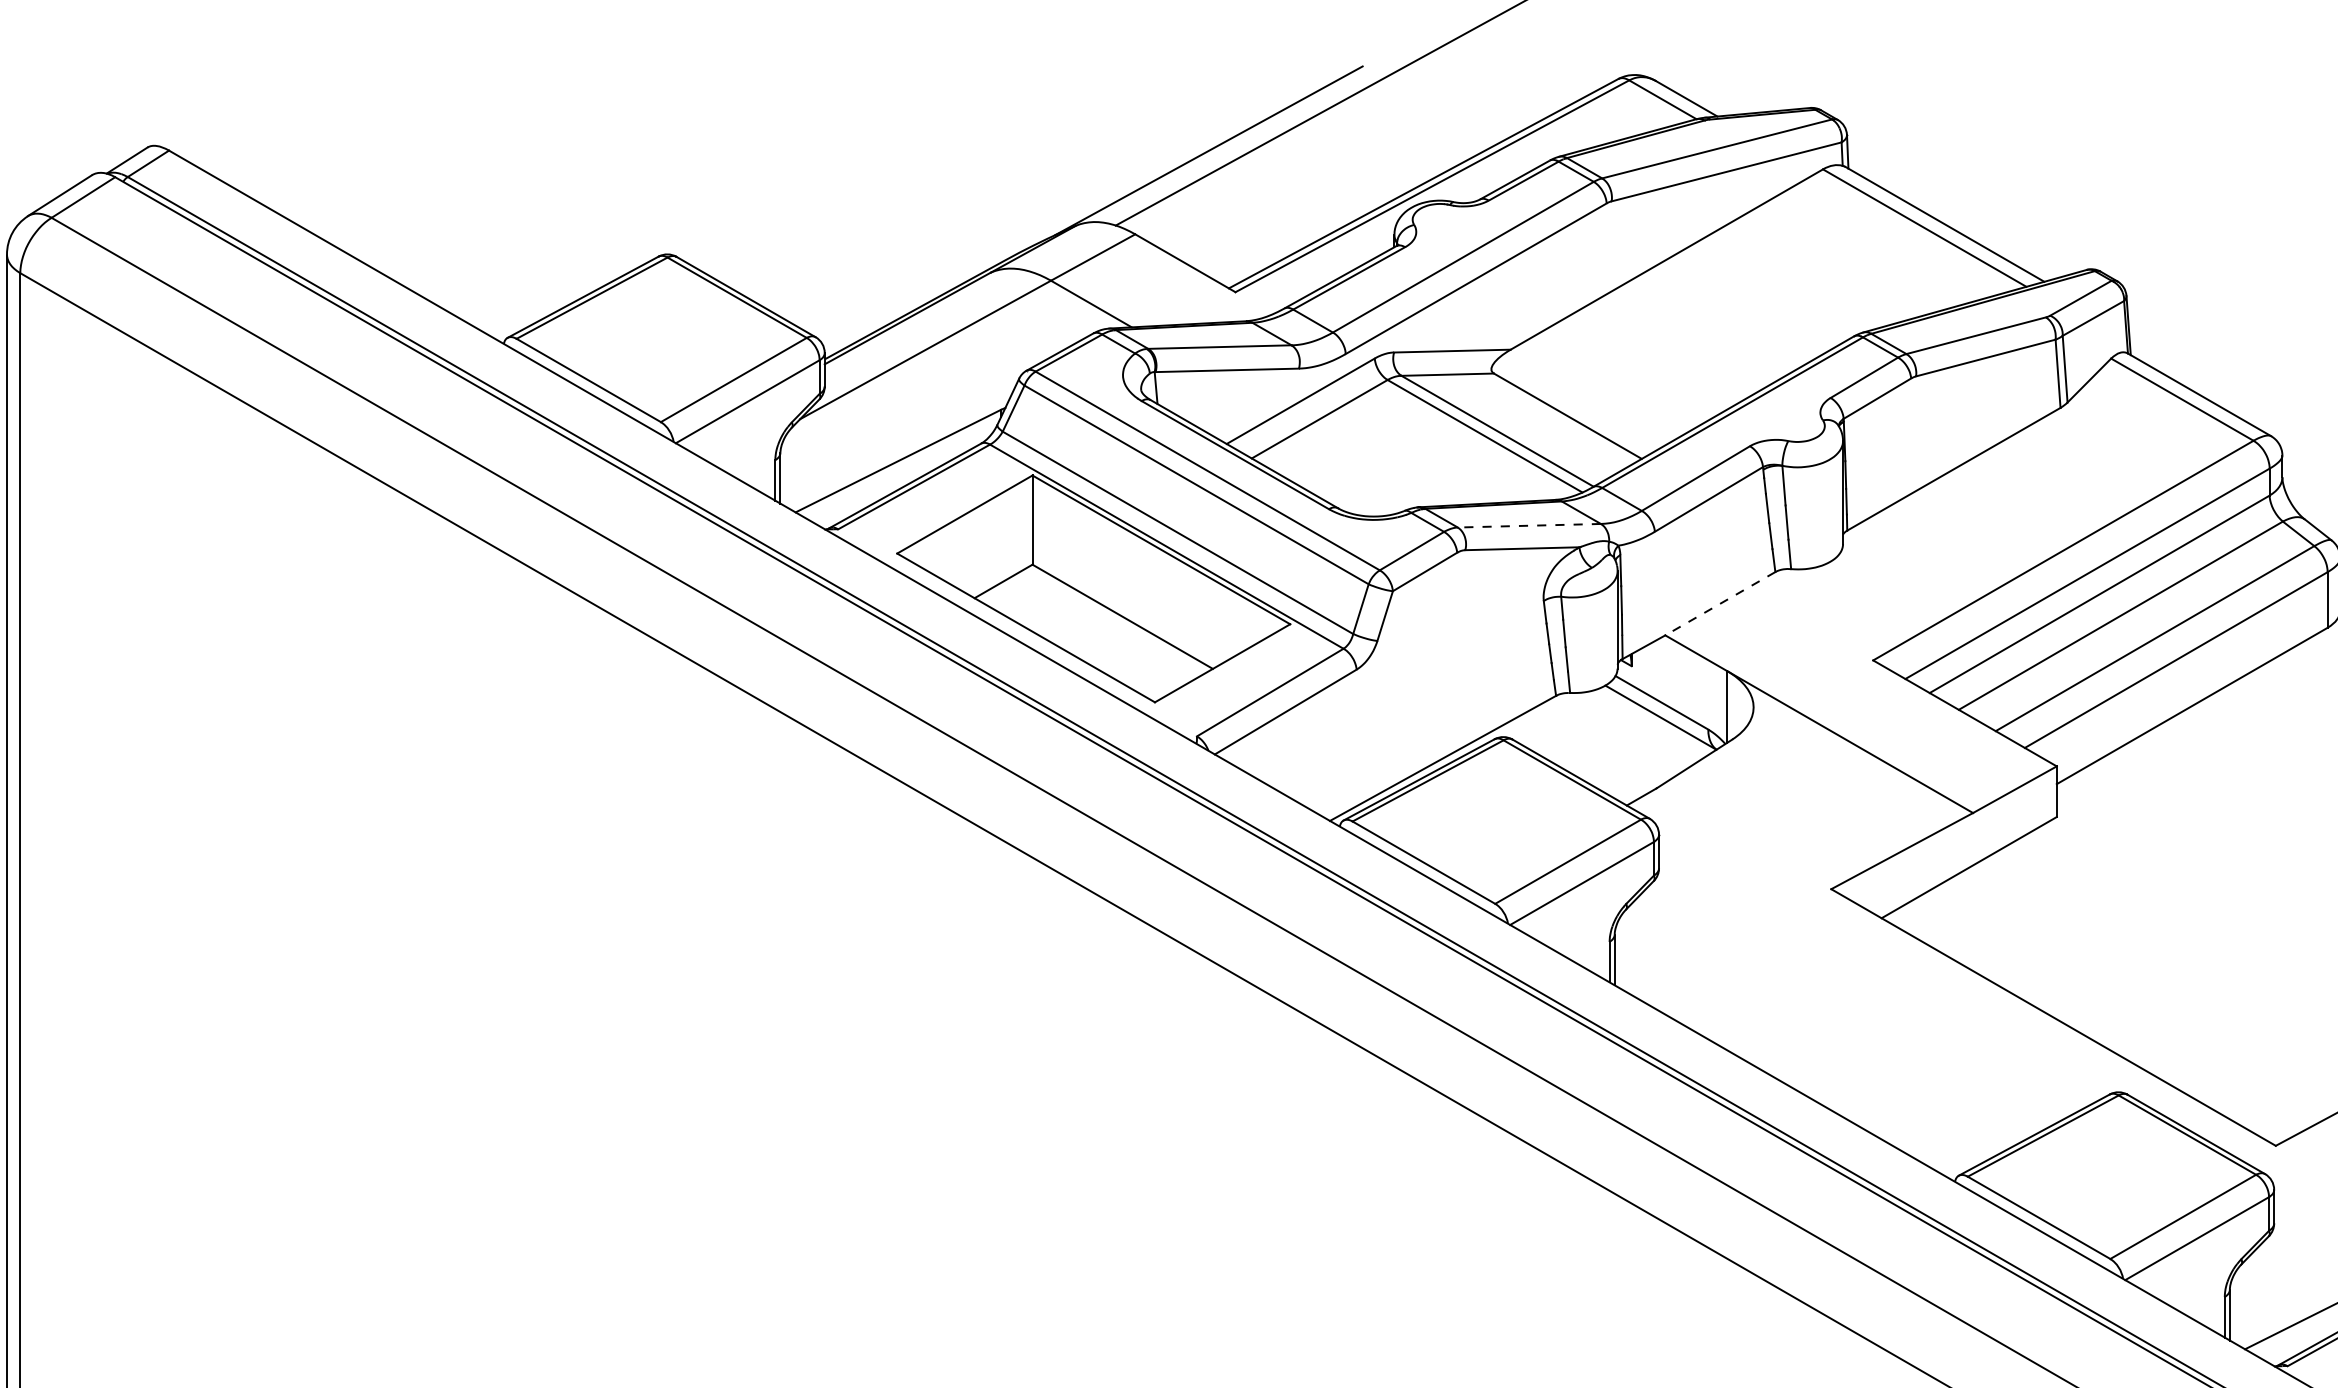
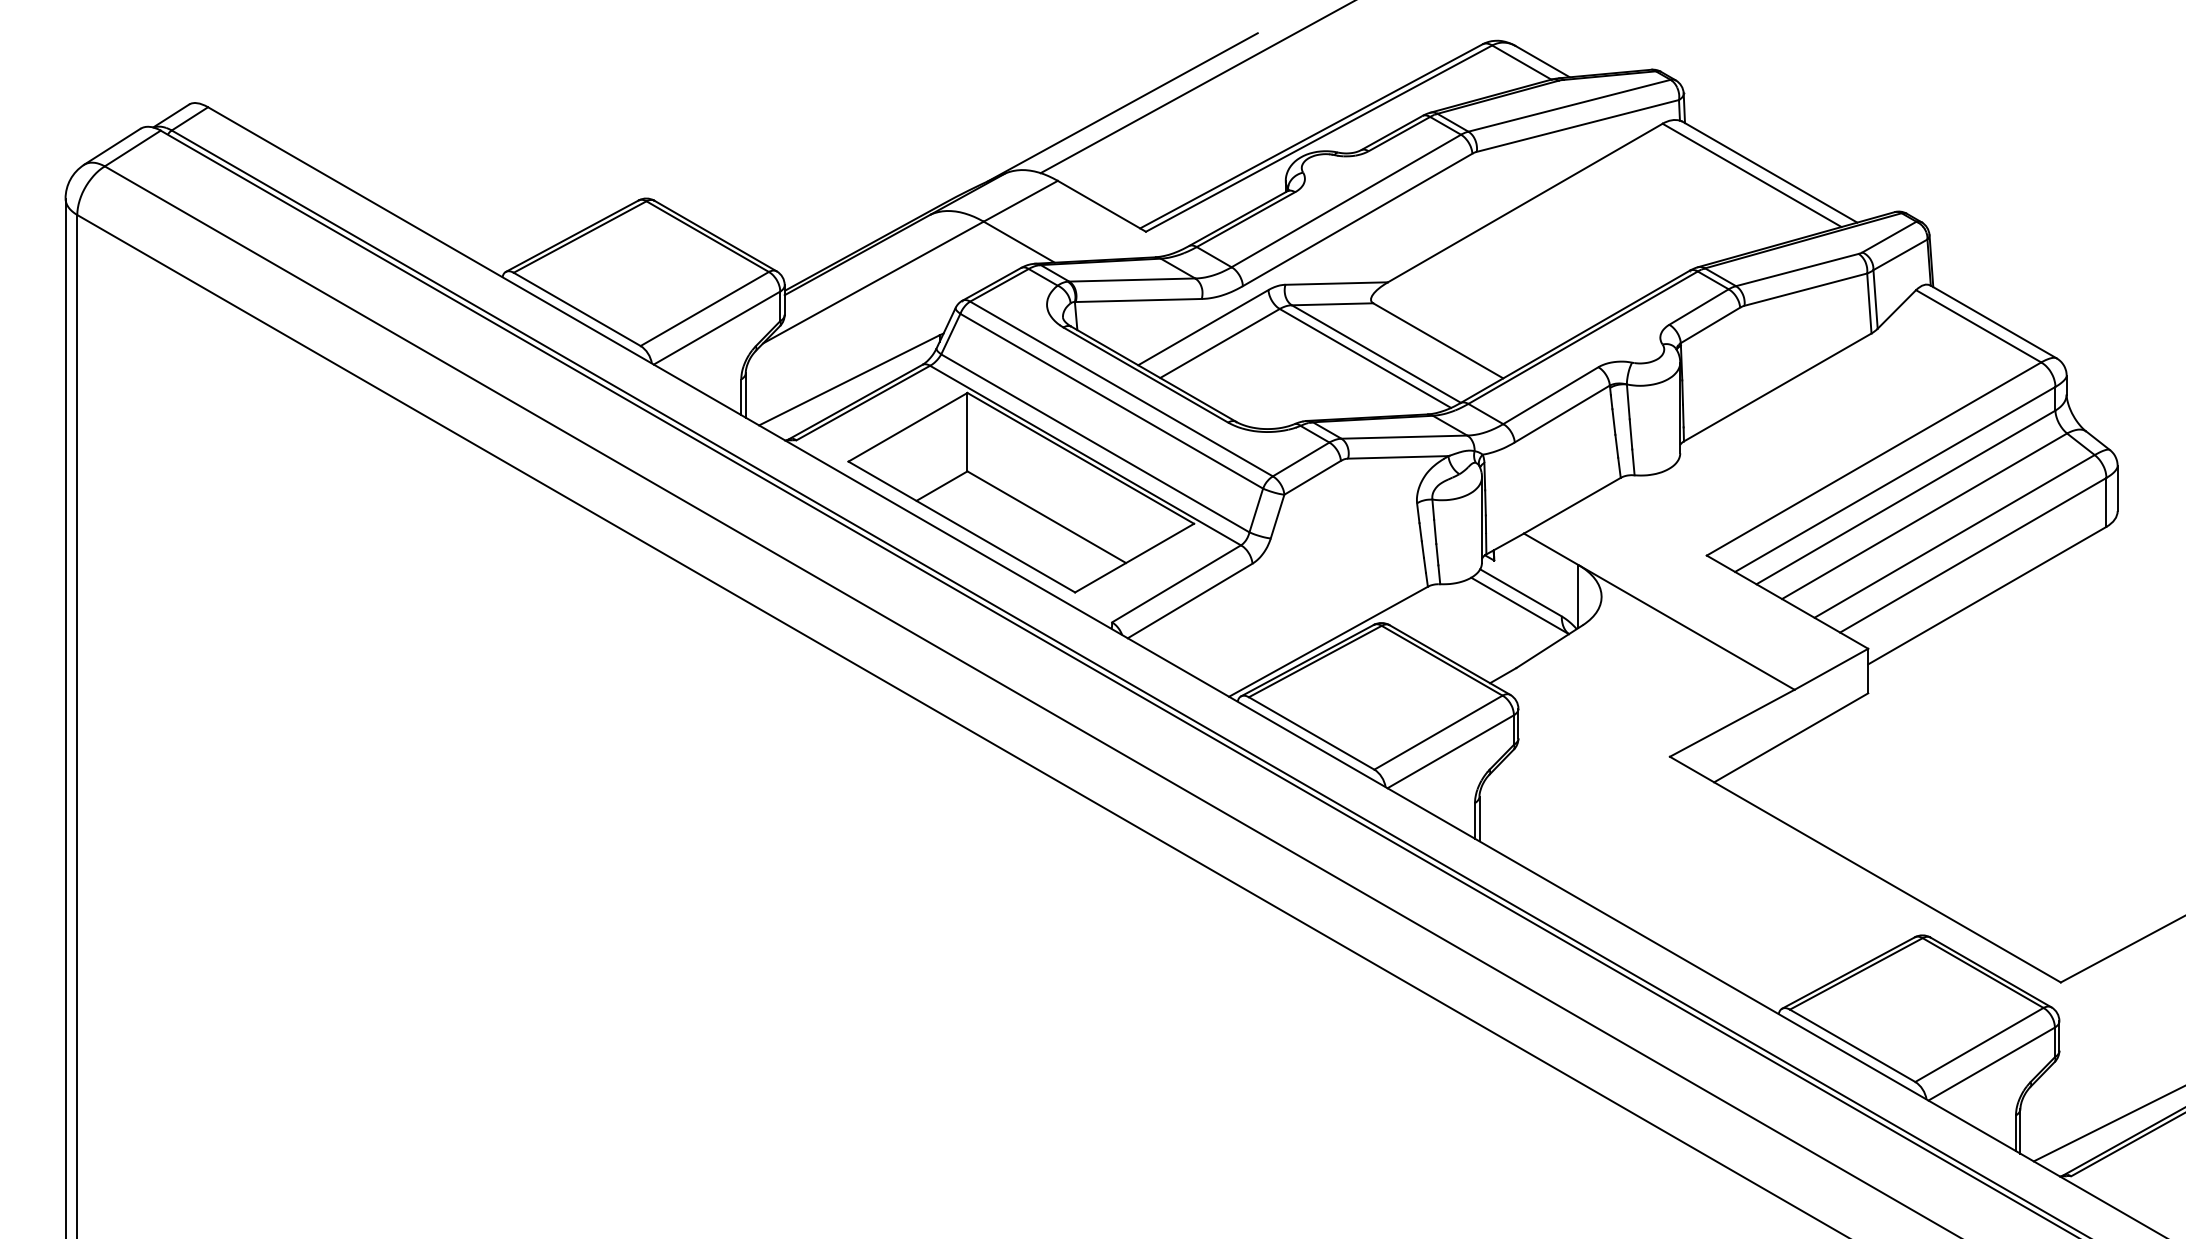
line: (1529, 526) -> (1404, 437), dashed -> solid
line: (1720, 603) -> (1572, 505), dashed -> solid

